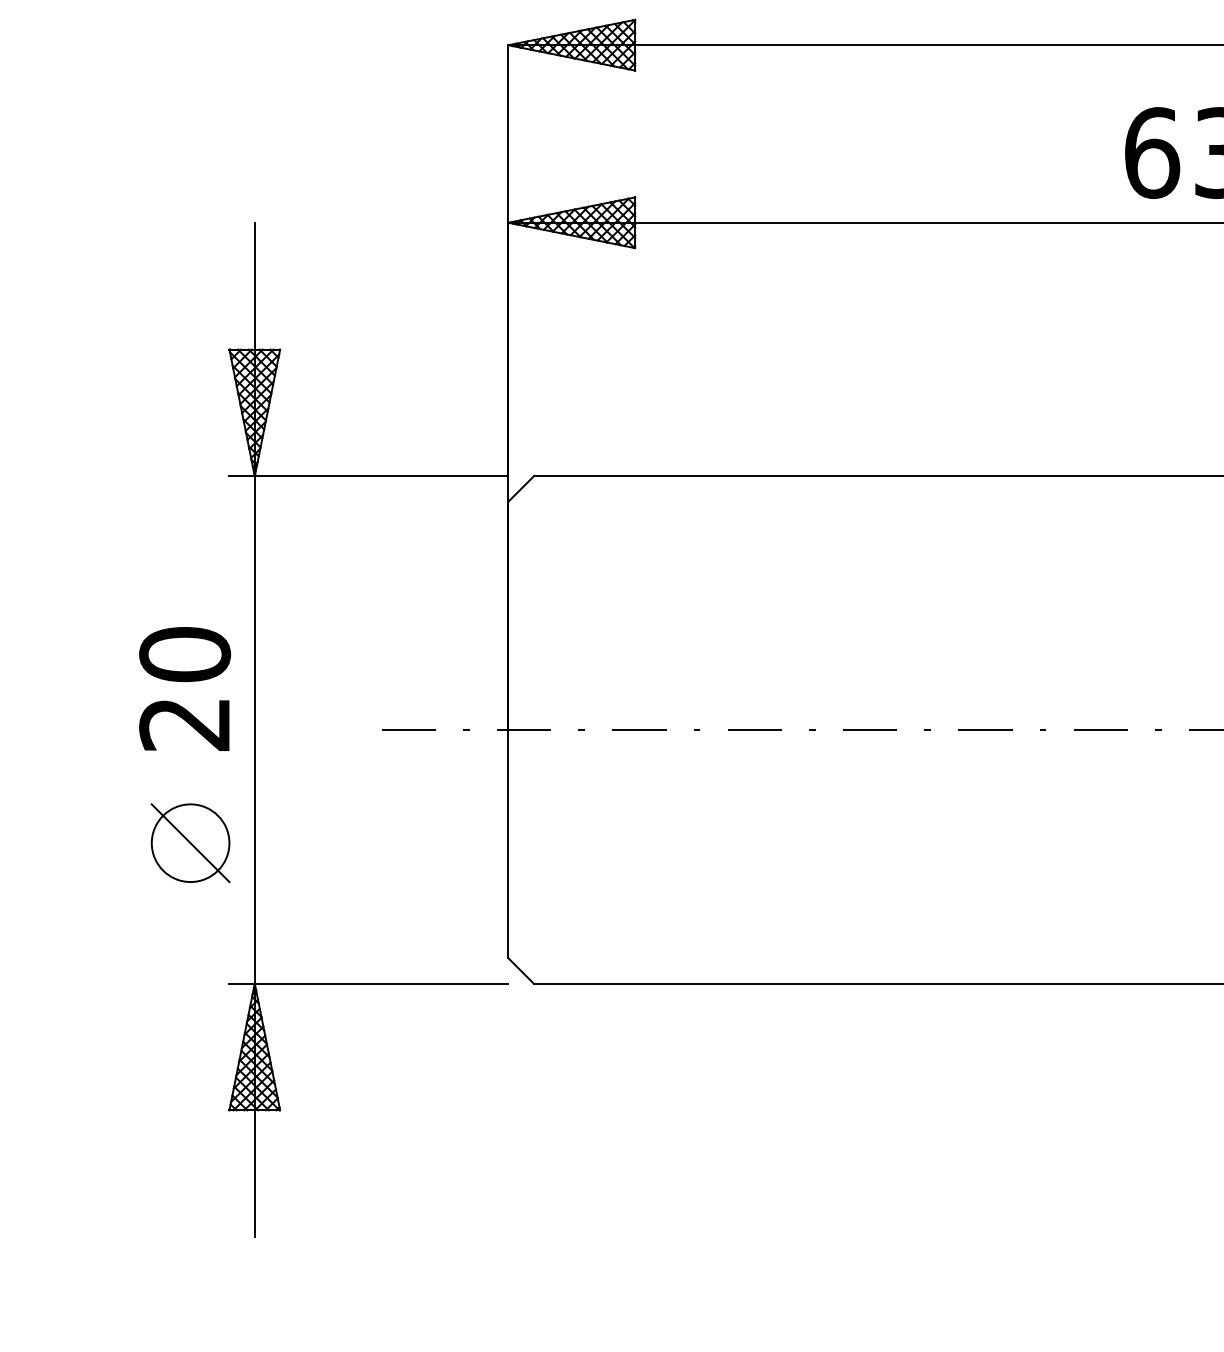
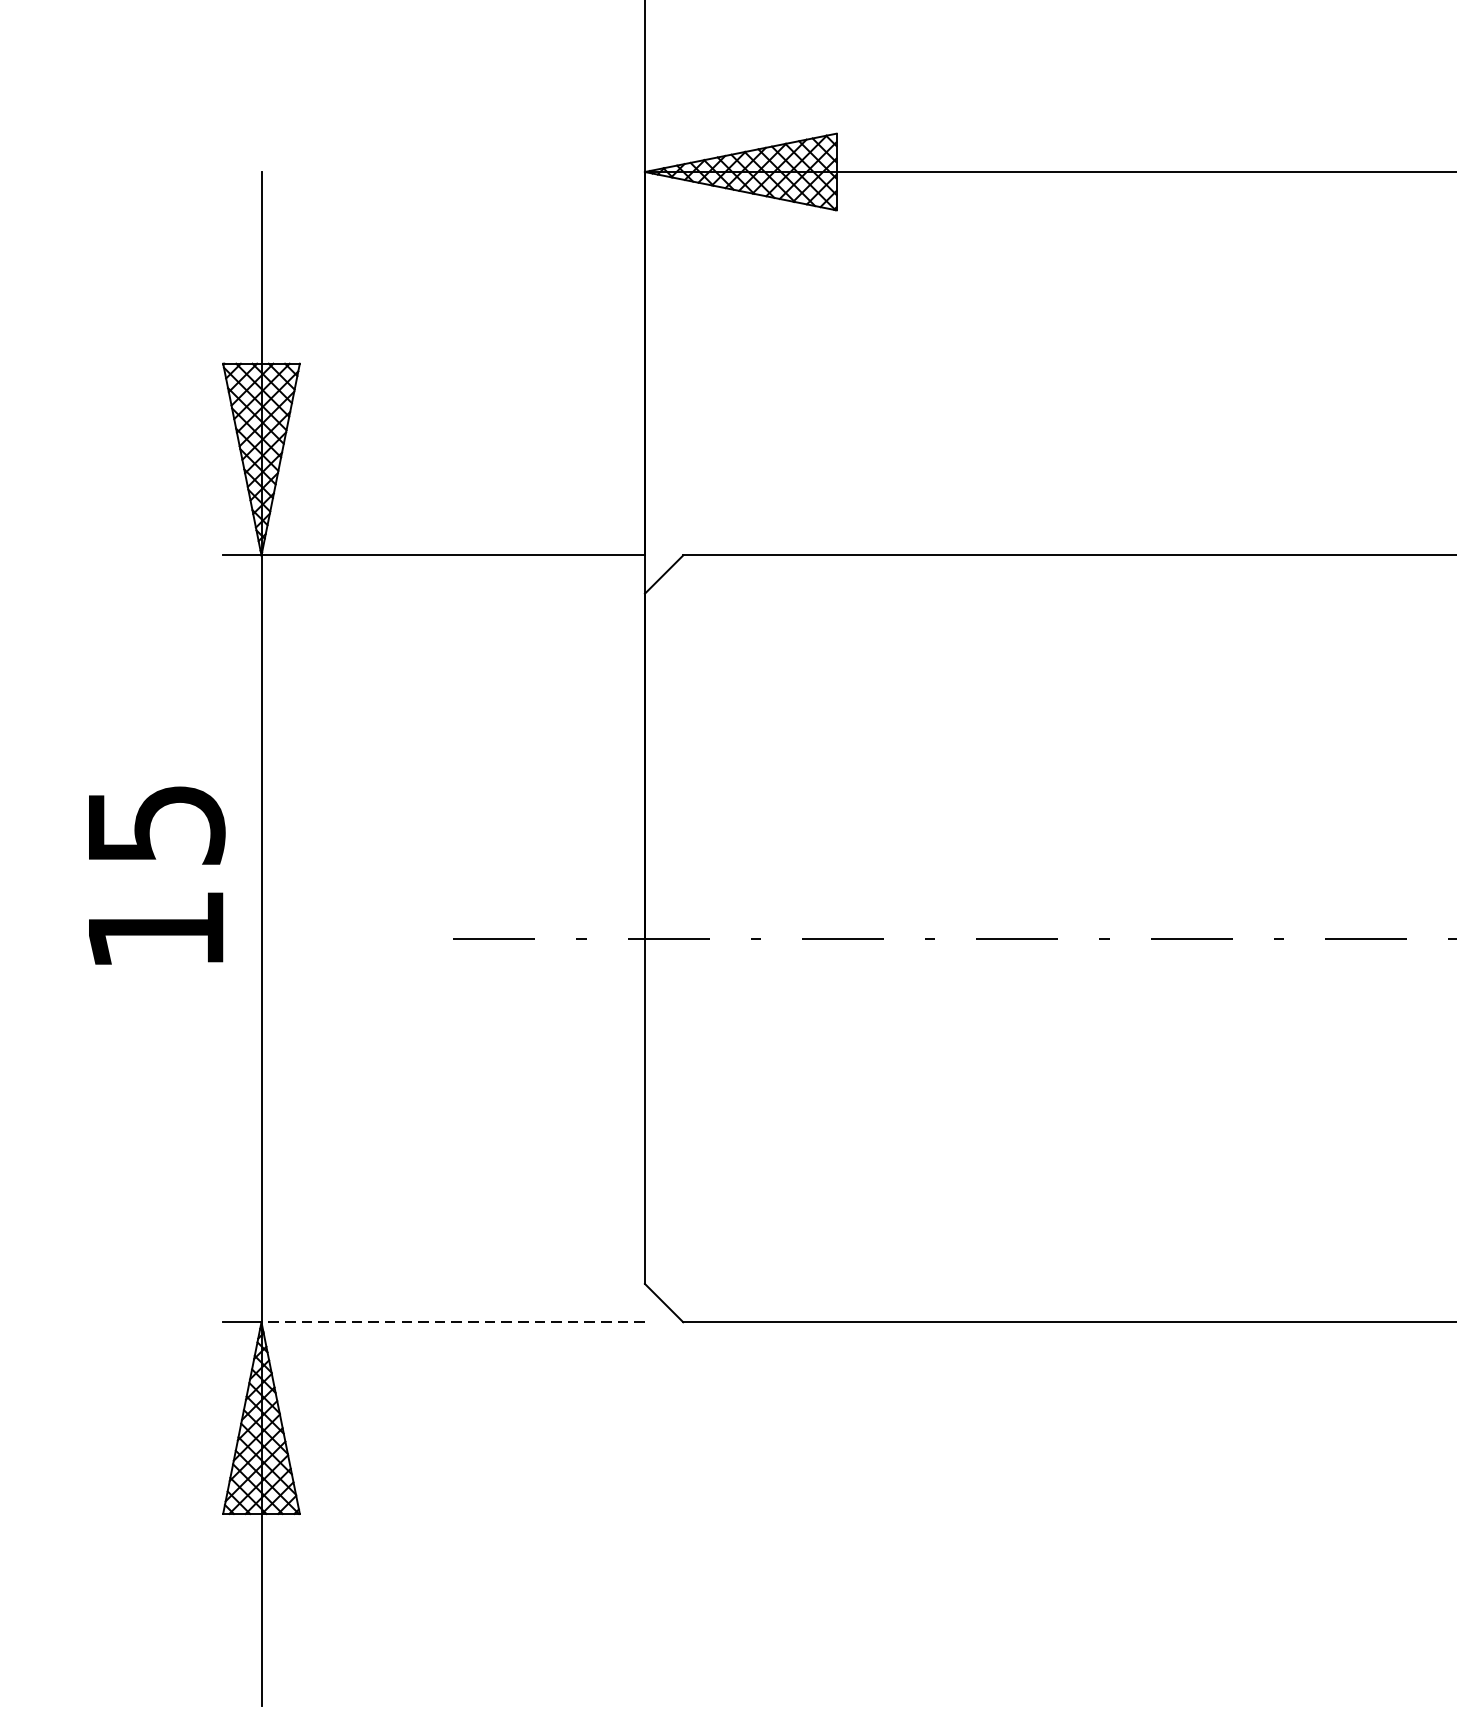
text: (185, 688) -> (156, 876), 20 -> 15
part: (190, 843) -> (164, 1110), removed
line: (381, 983) -> (453, 1322), solid -> dashed

